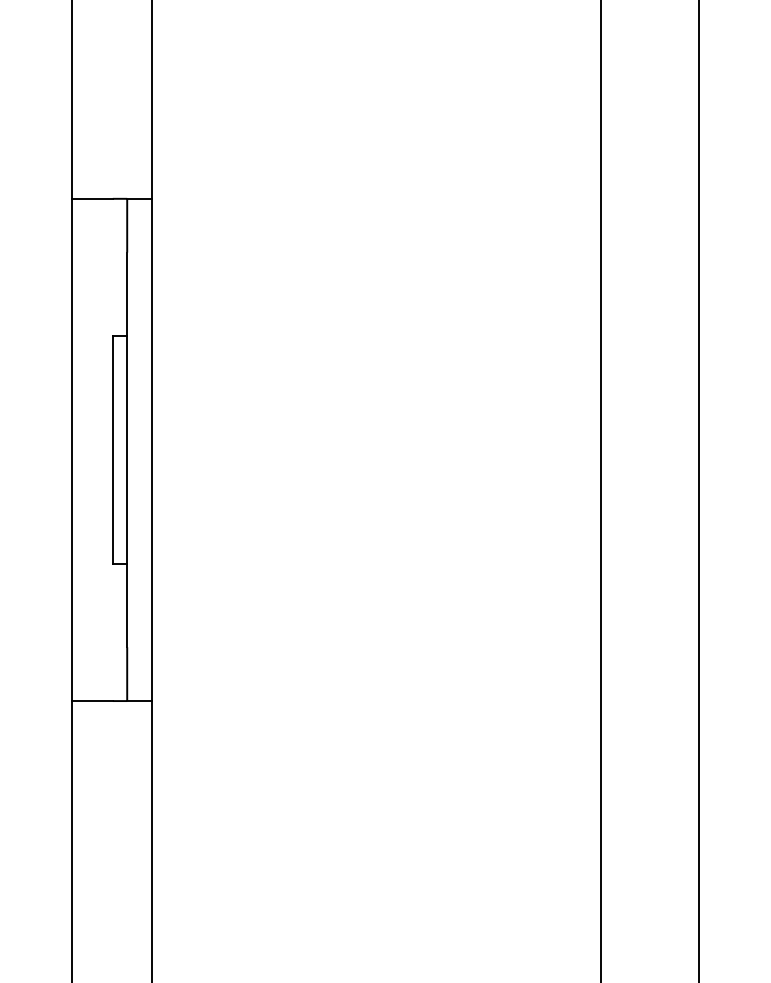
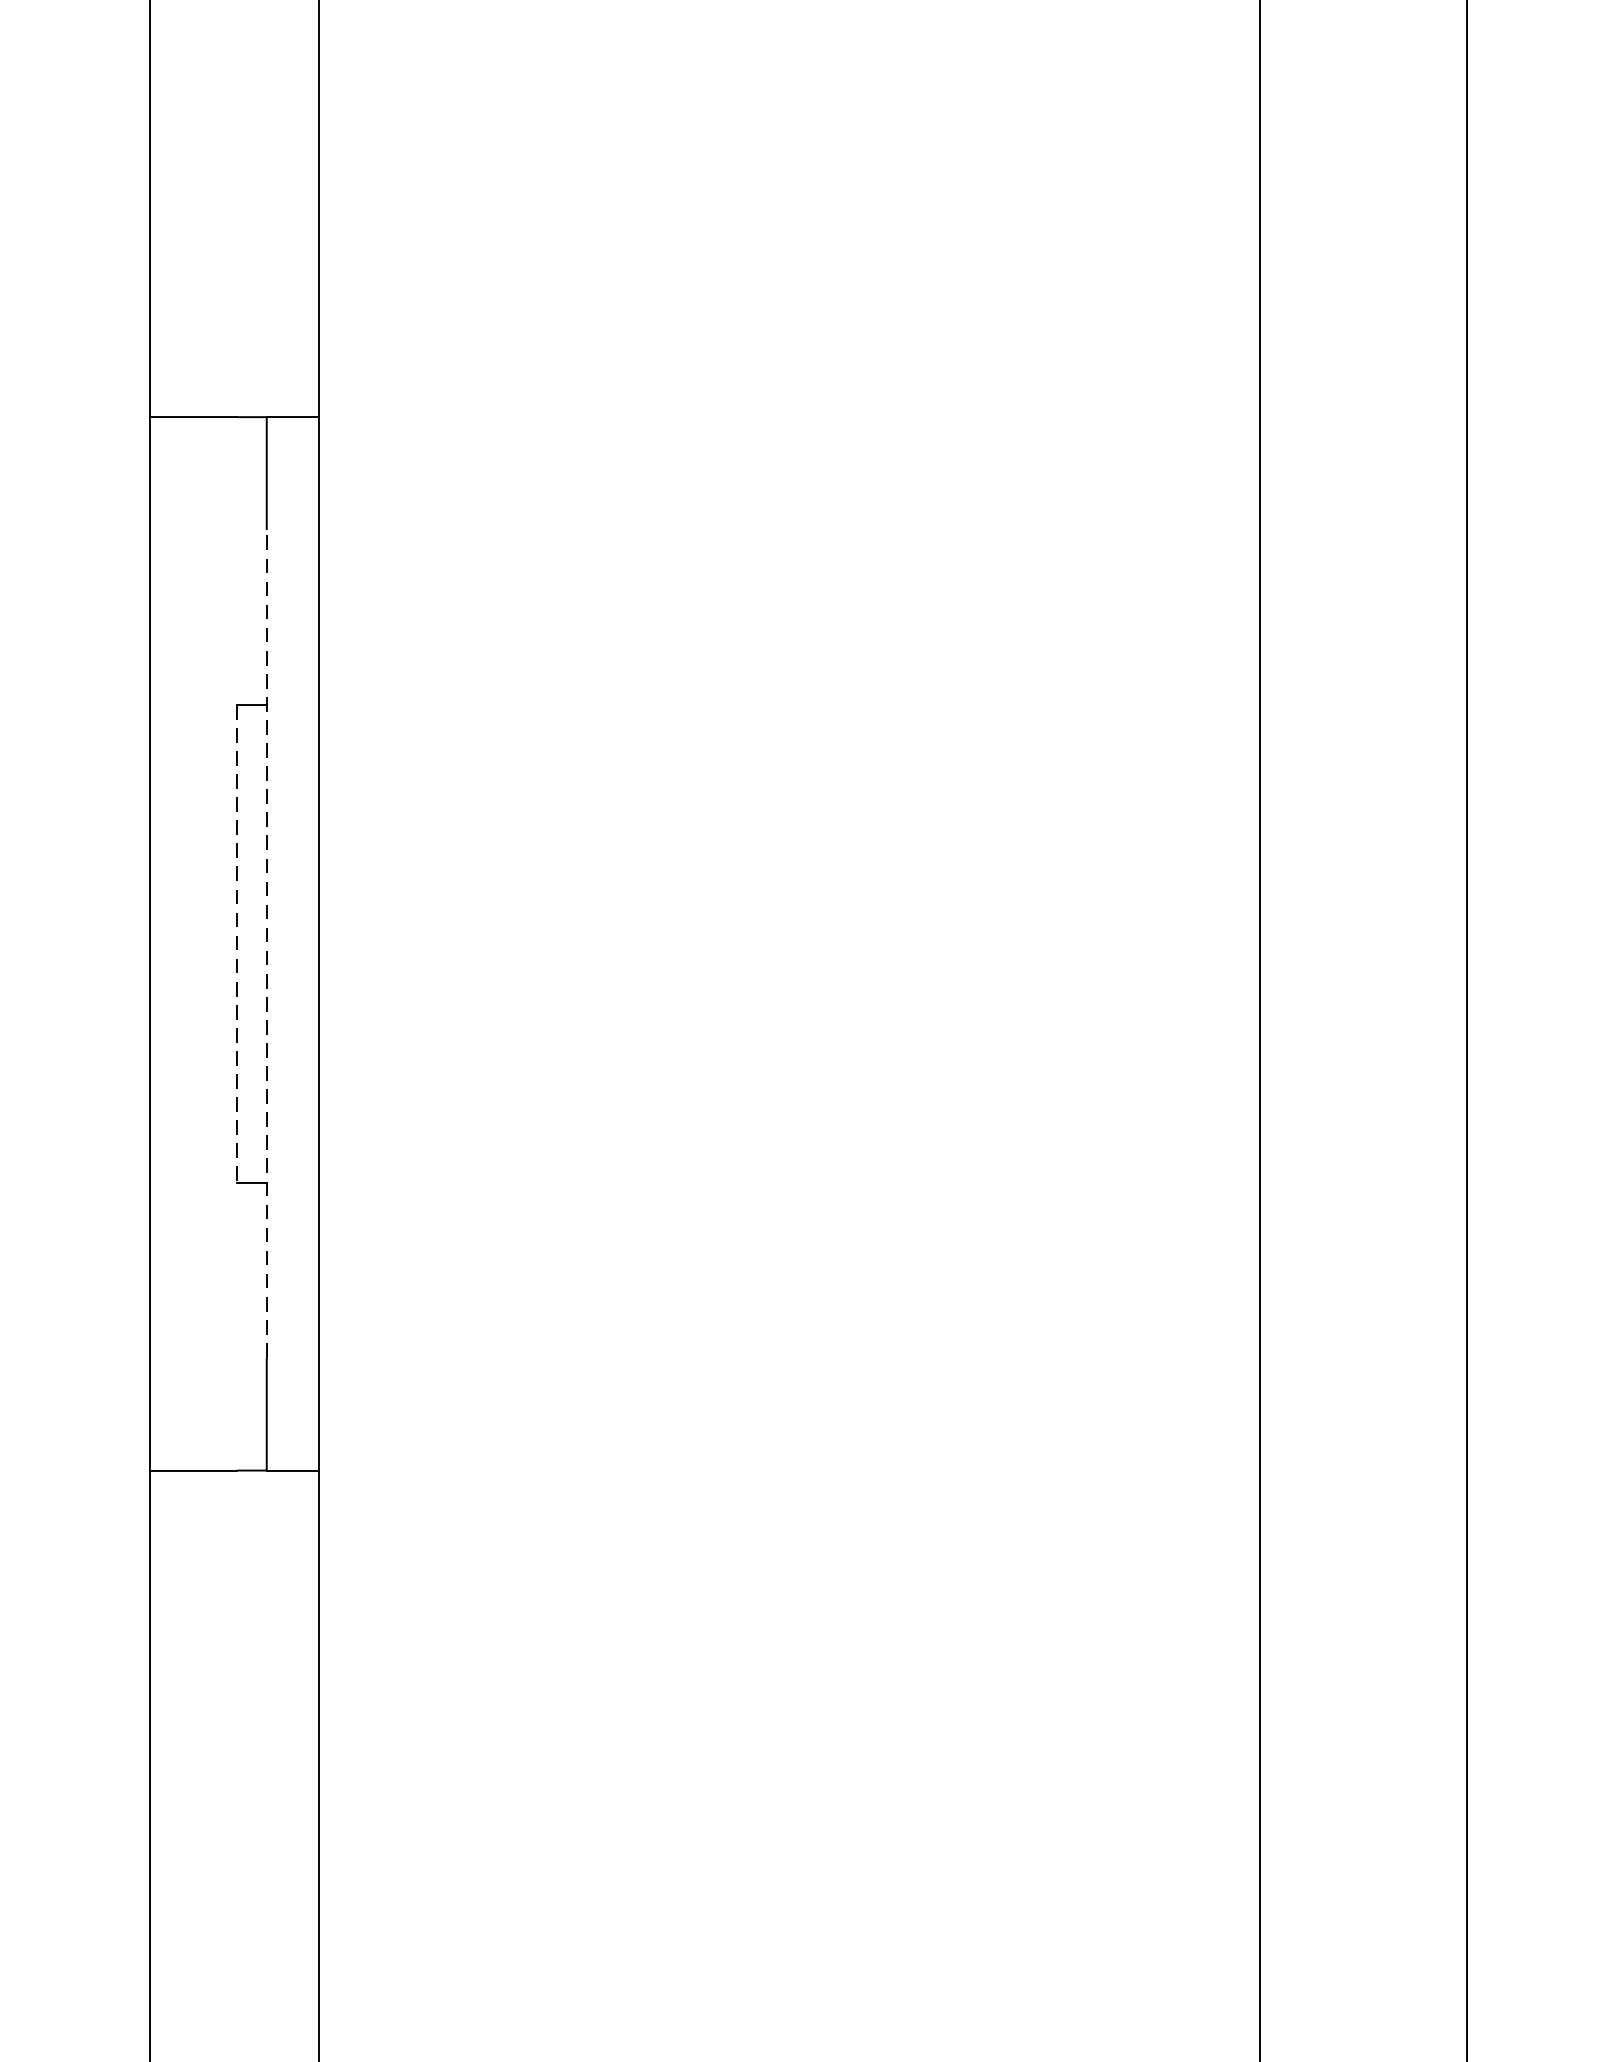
line: (112, 449) -> (235, 942), solid -> dashed
line: (127, 449) -> (267, 942), solid -> dashed

